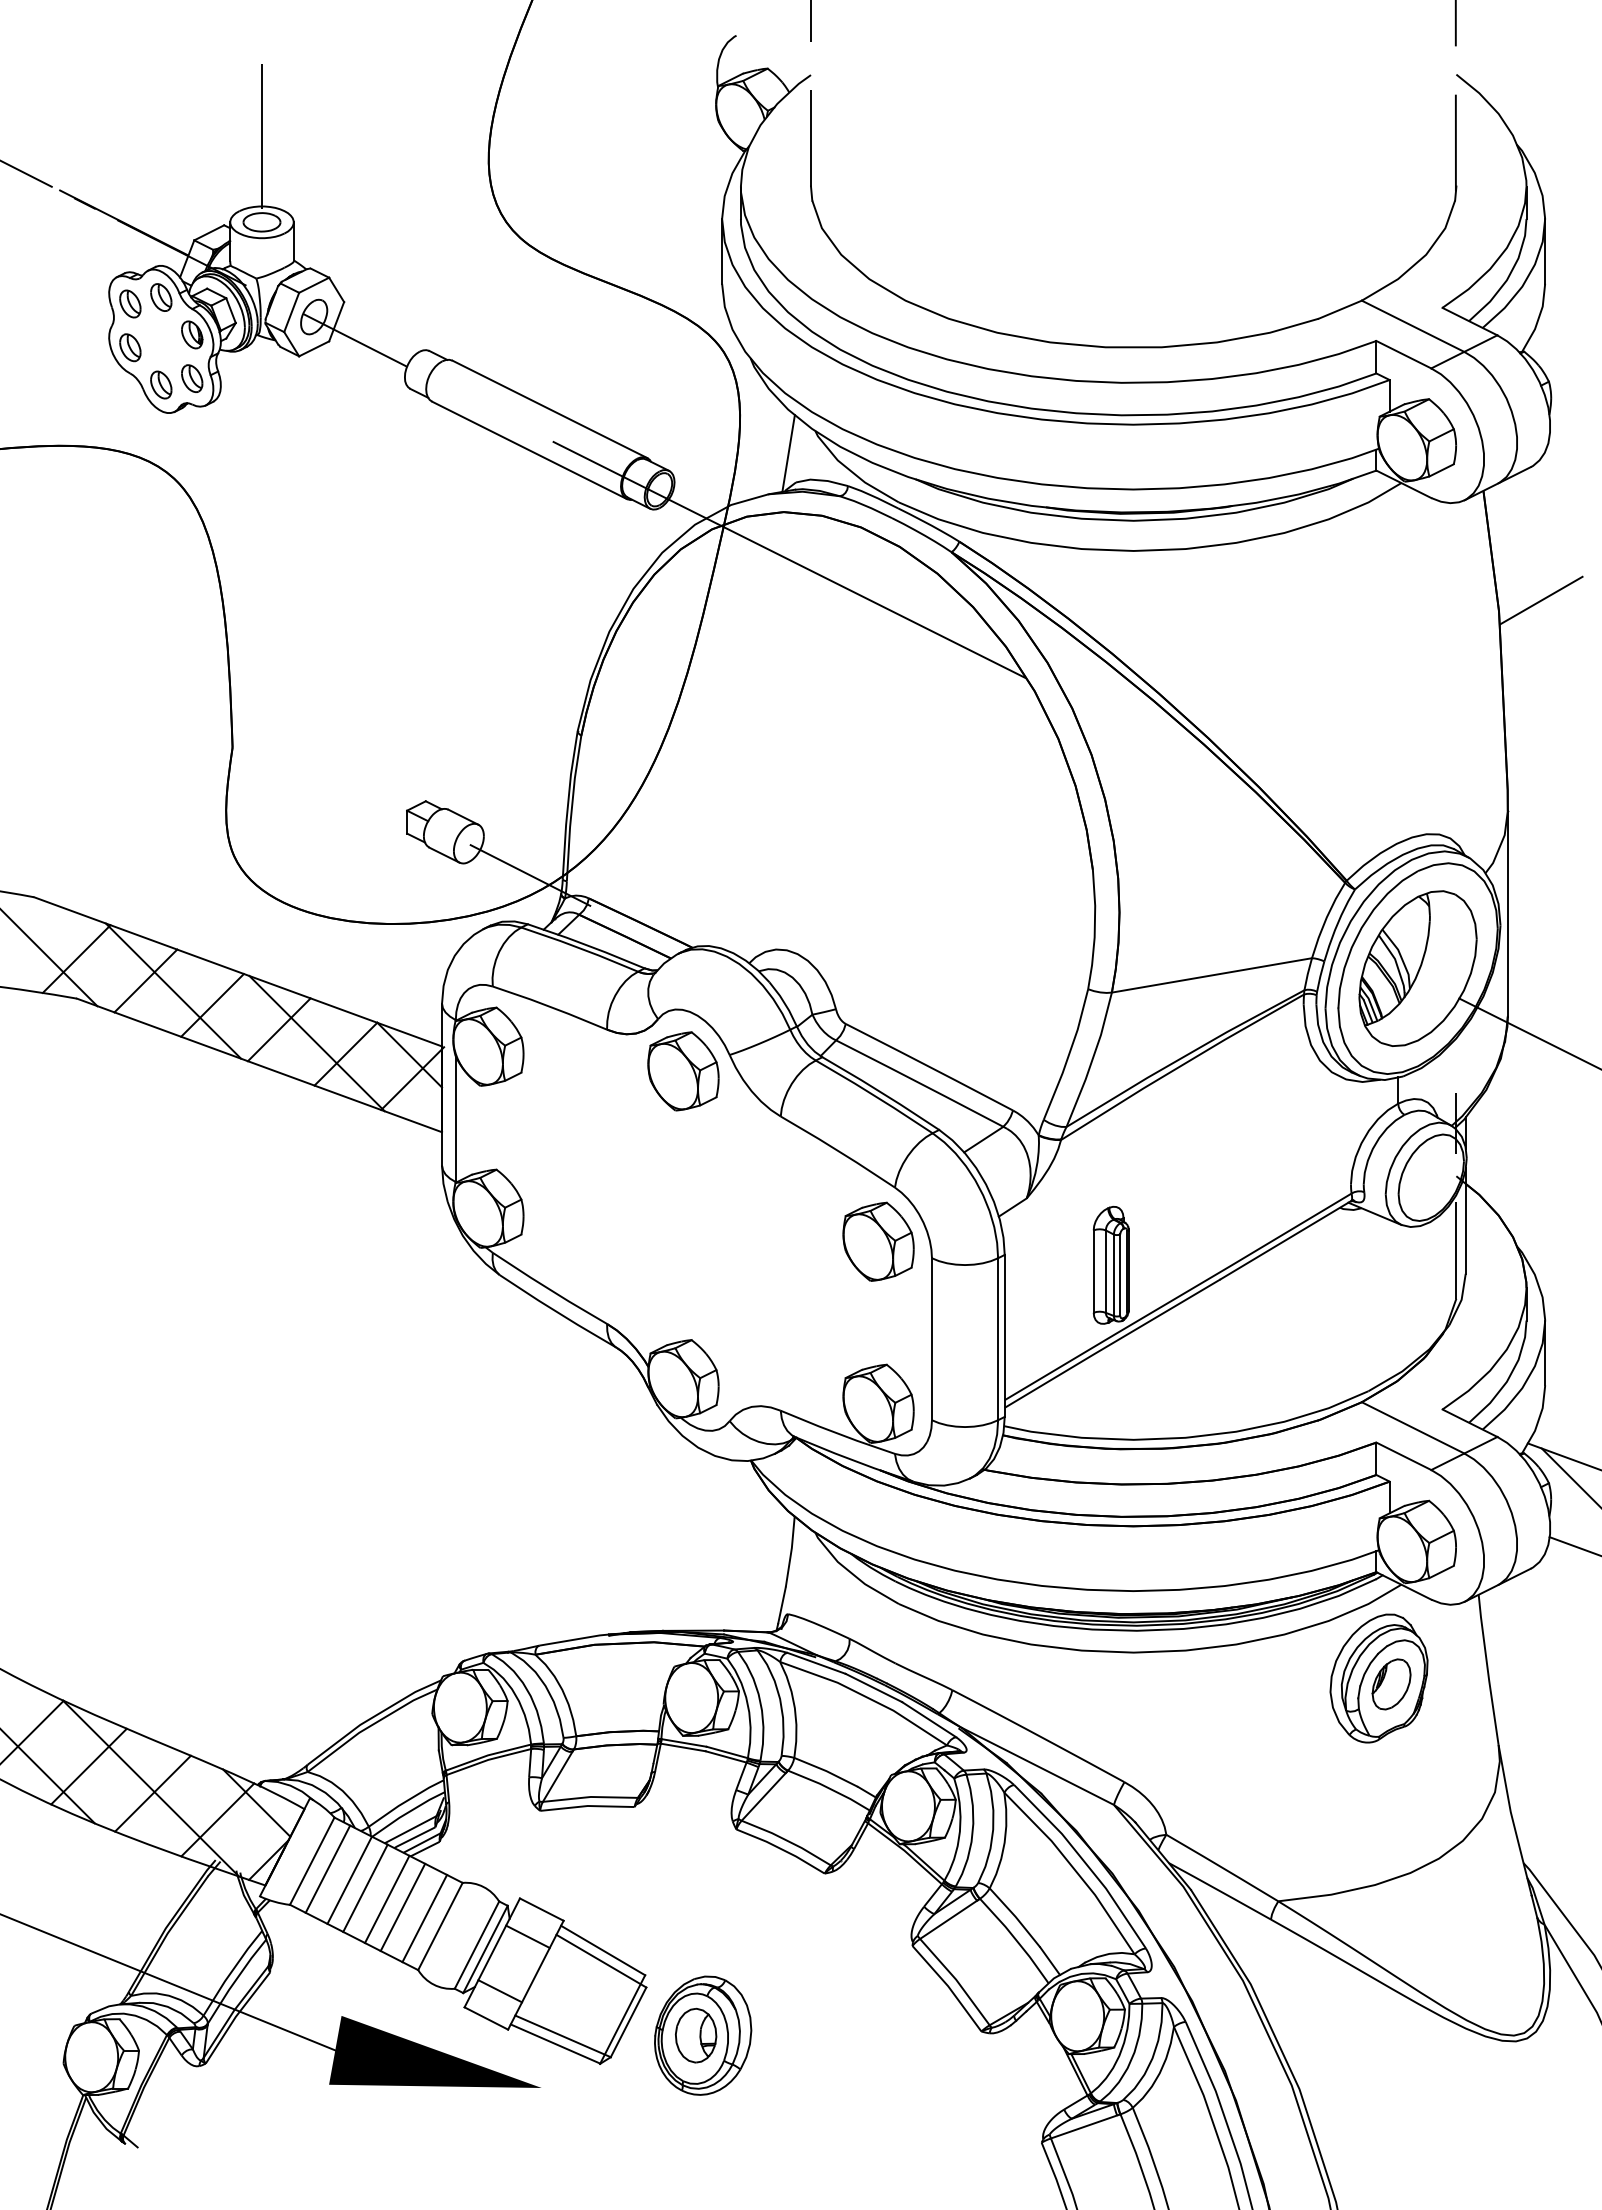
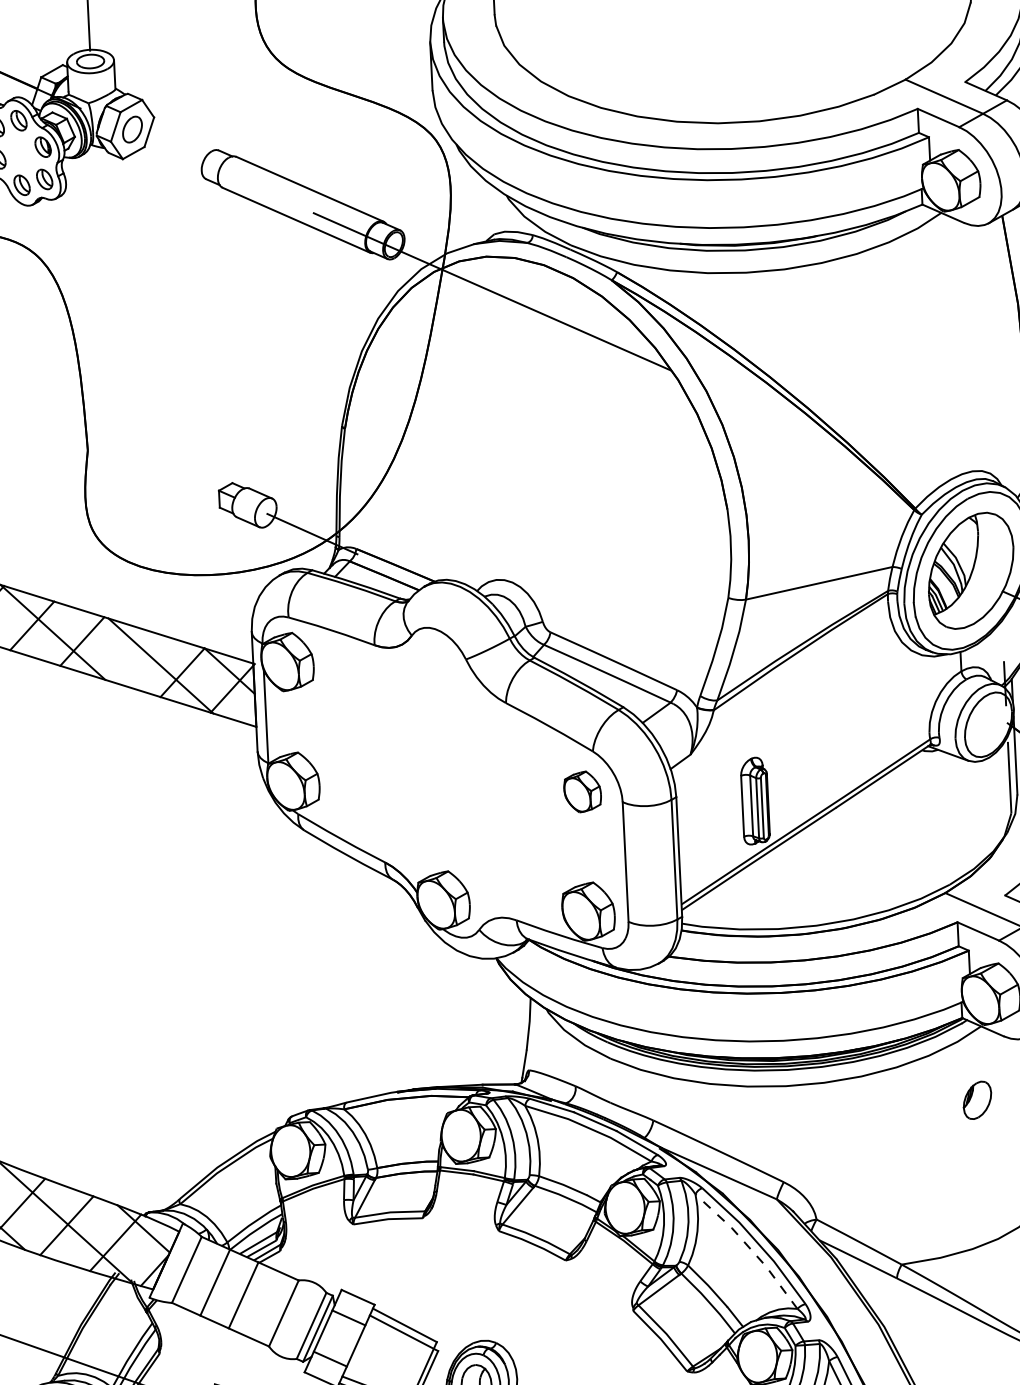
line: (355, 339) -> (163, 144), removed
line: (788, 453) -> (487, 213), removed
line: (278, 1029) -> (131, 656), removed
part: (683, 1071) -> (432, 673), removed
part: (878, 1241) -> (582, 791), size x0.7
part: (1378, 1678) -> (967, 1096), removed
line: (327, 1868) -> (198, 1274), removed
line: (1074, 1869) -> (750, 1248), solid -> dashed
line: (365, 1887) -> (227, 1287), removed
line: (402, 1907) -> (255, 1300), removed
line: (424, 1918) -> (271, 1308), removed

